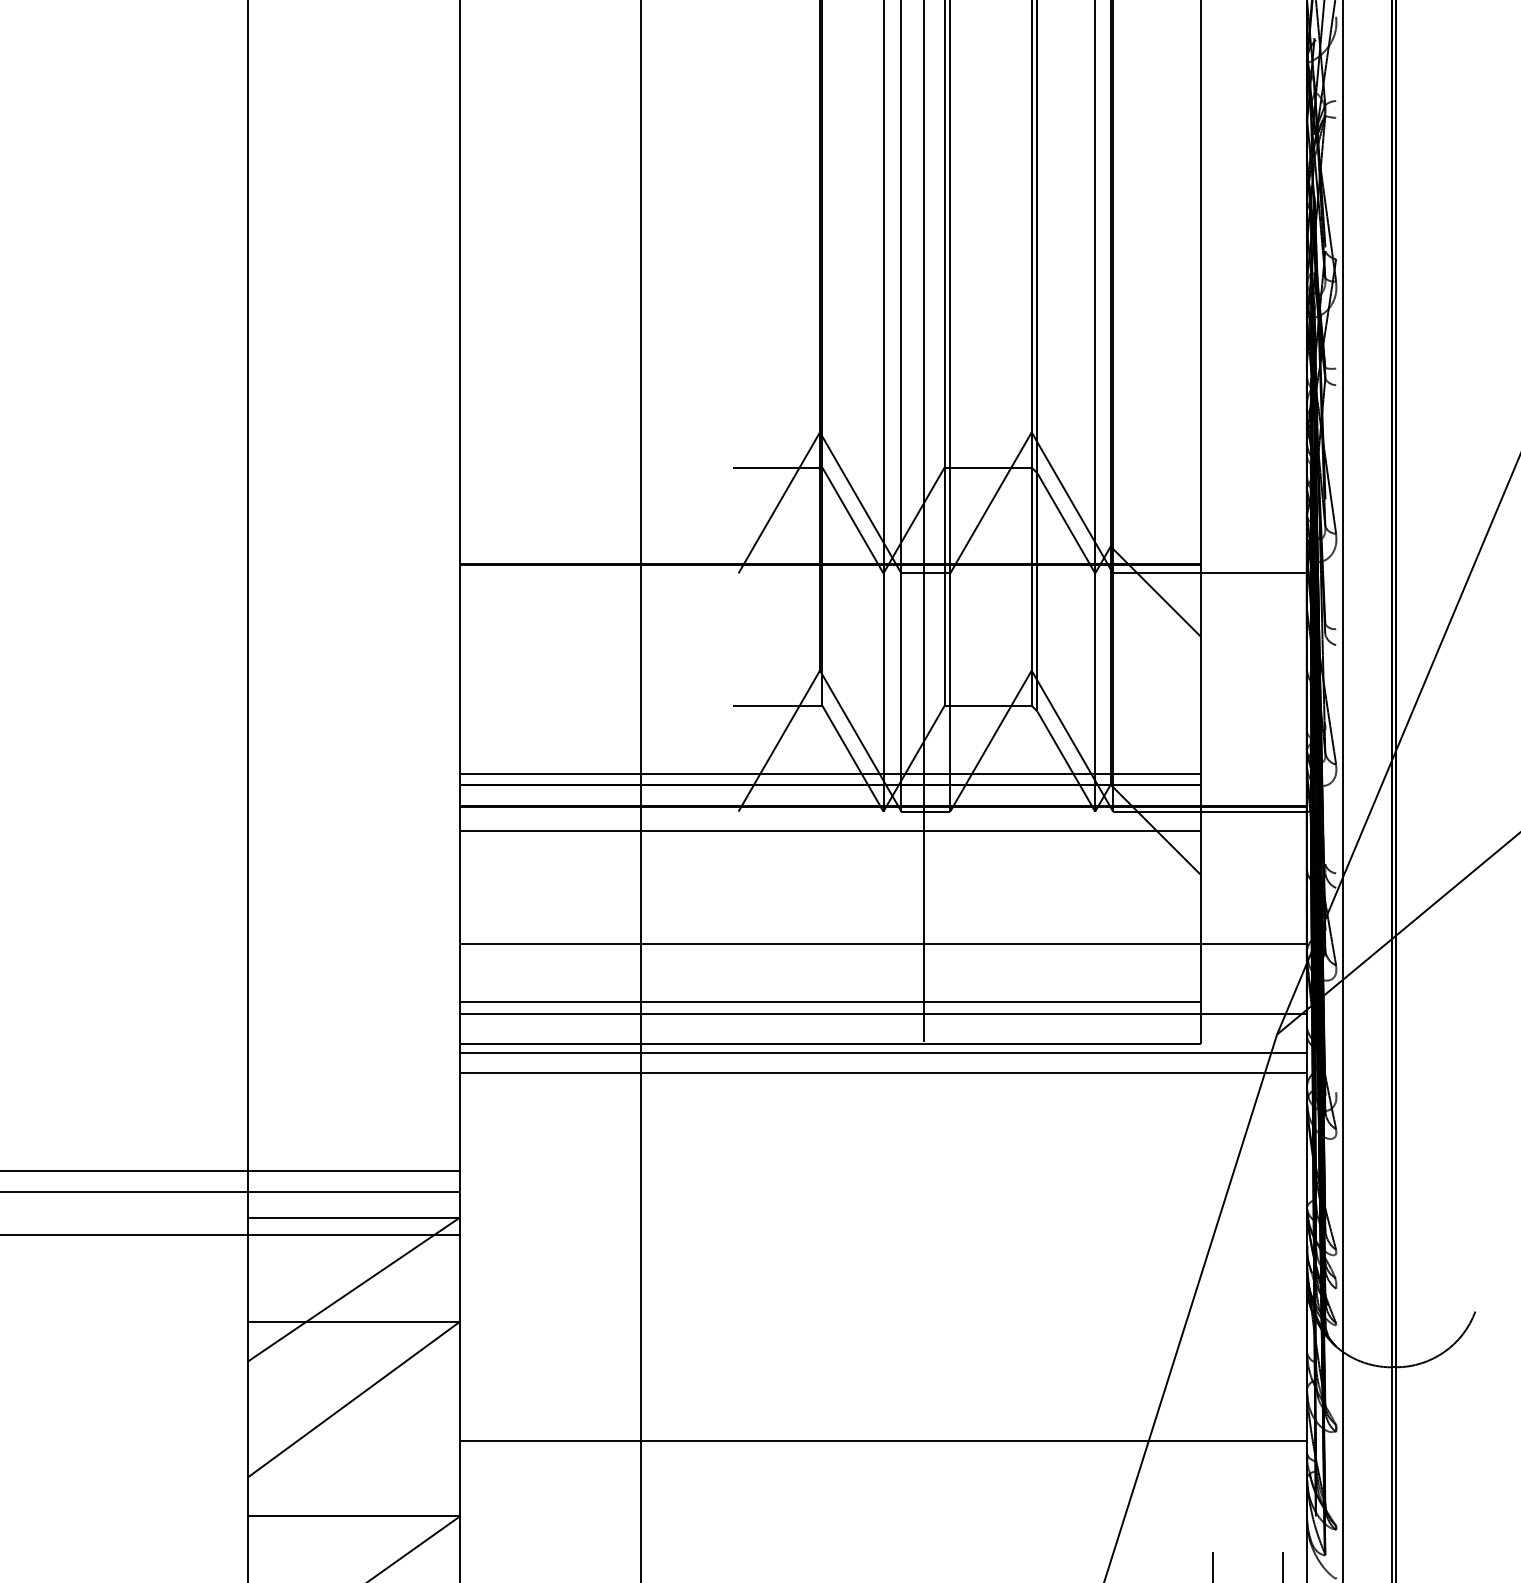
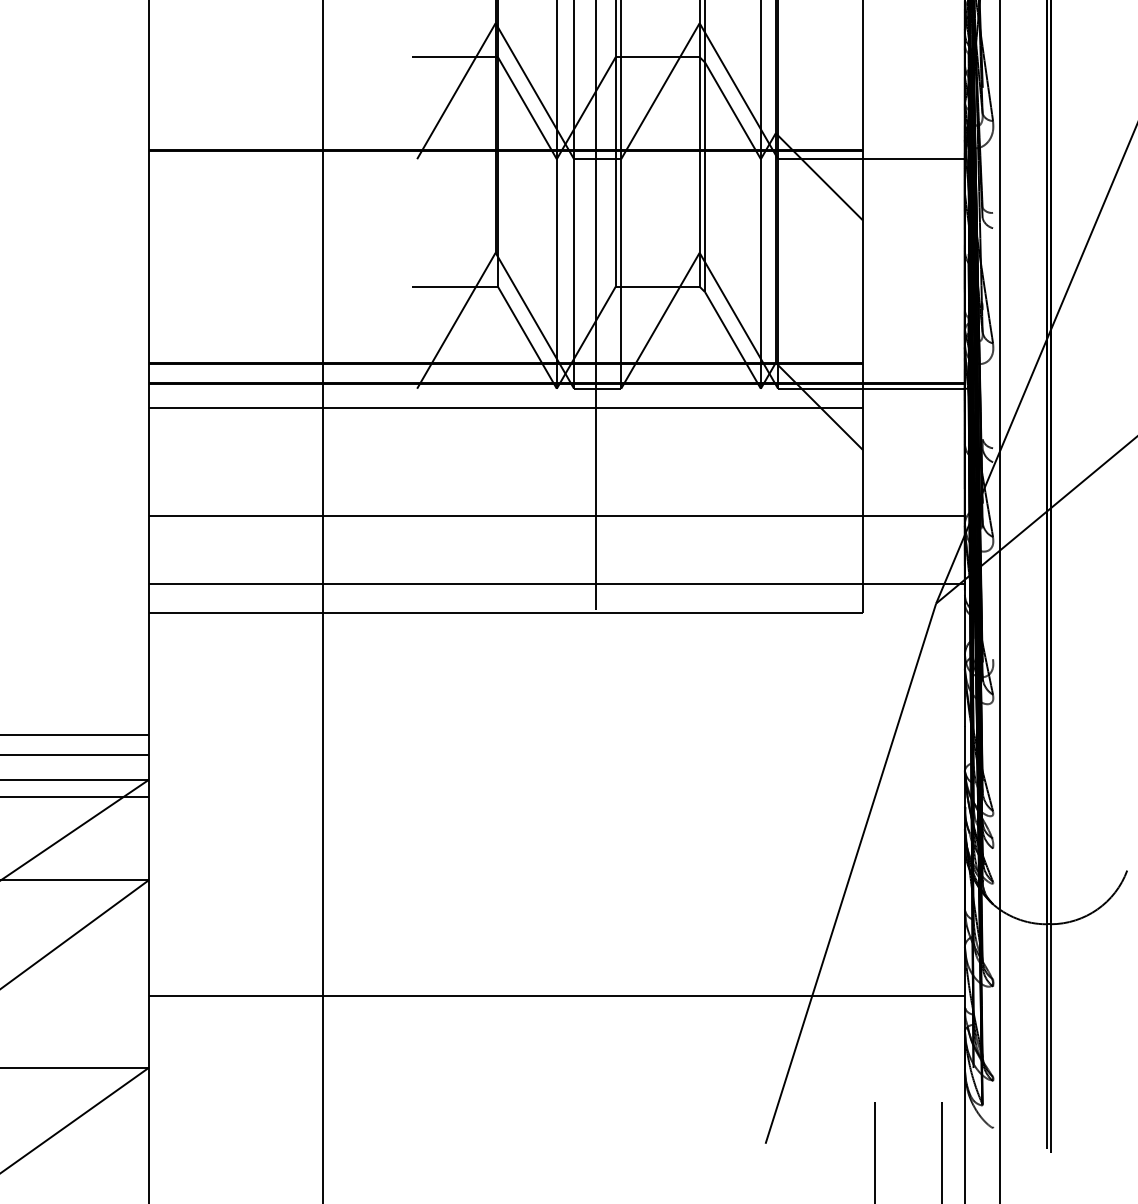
line: (830, 773) -> (505, 351), removed
line: (830, 1001) -> (505, 571), removed
line: (883, 1053) -> (556, 621), removed
line: (883, 1072) -> (556, 640), removed

